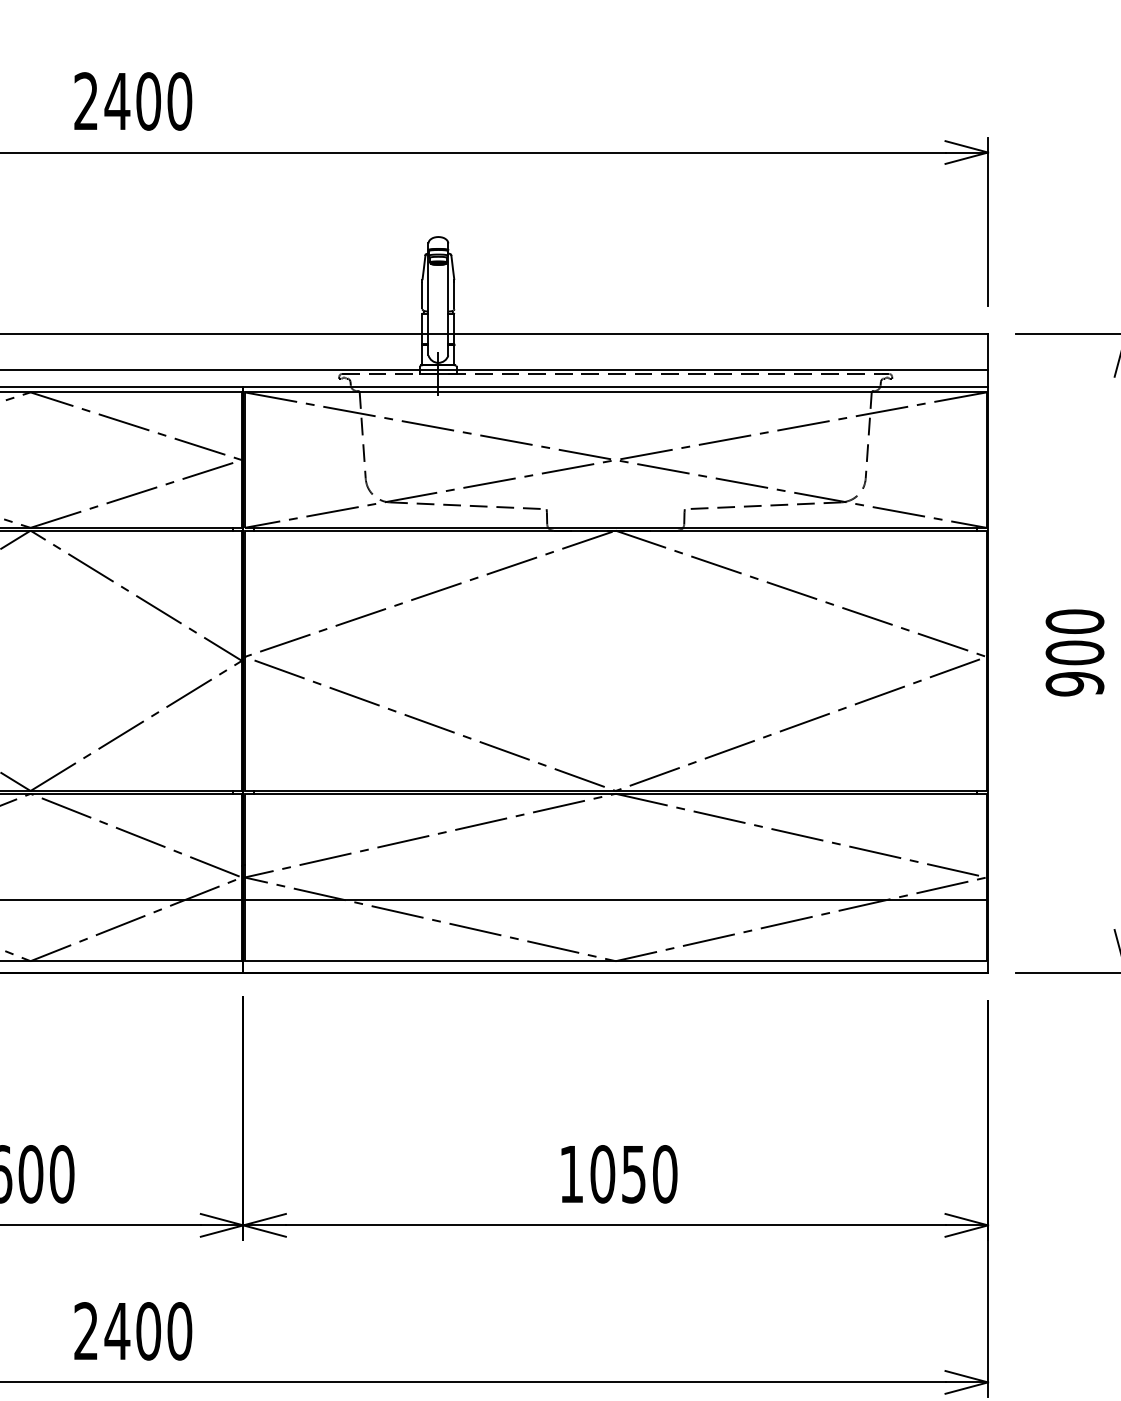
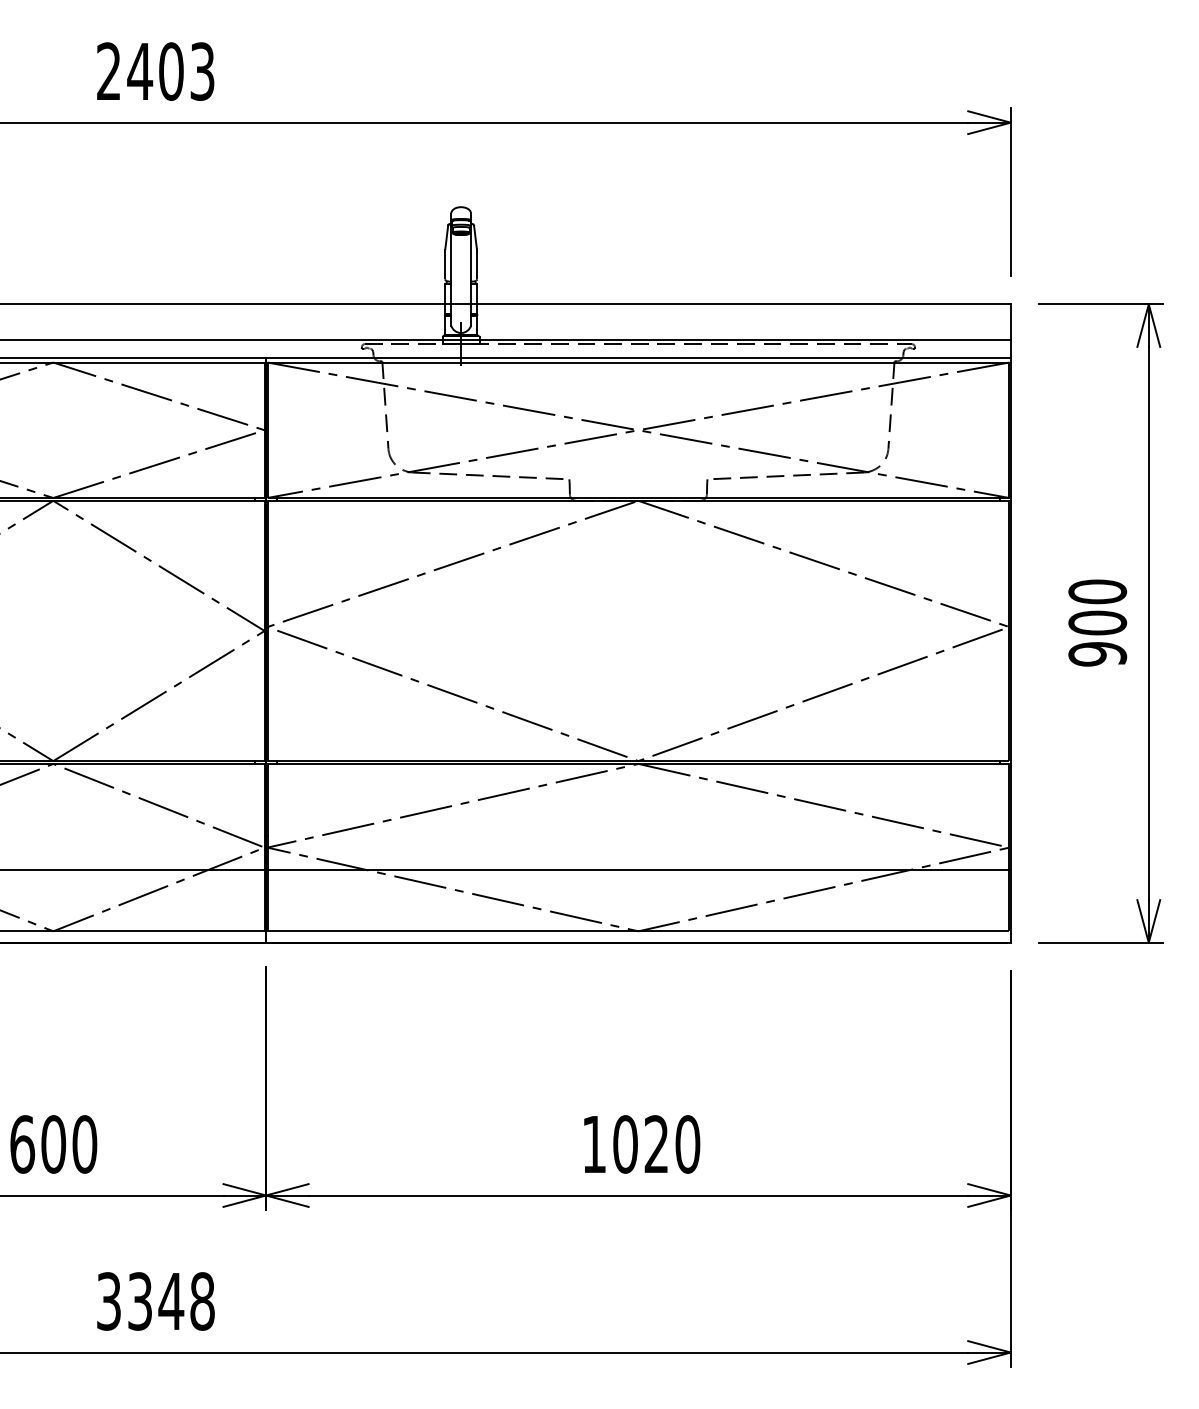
text: (179, 101) -> (202, 71), 2400 -> 2403
text: (633, 1174) -> (656, 1144), 1050 -> 1020
text: (132, 1331) -> (155, 1301), 2400 -> 3348

